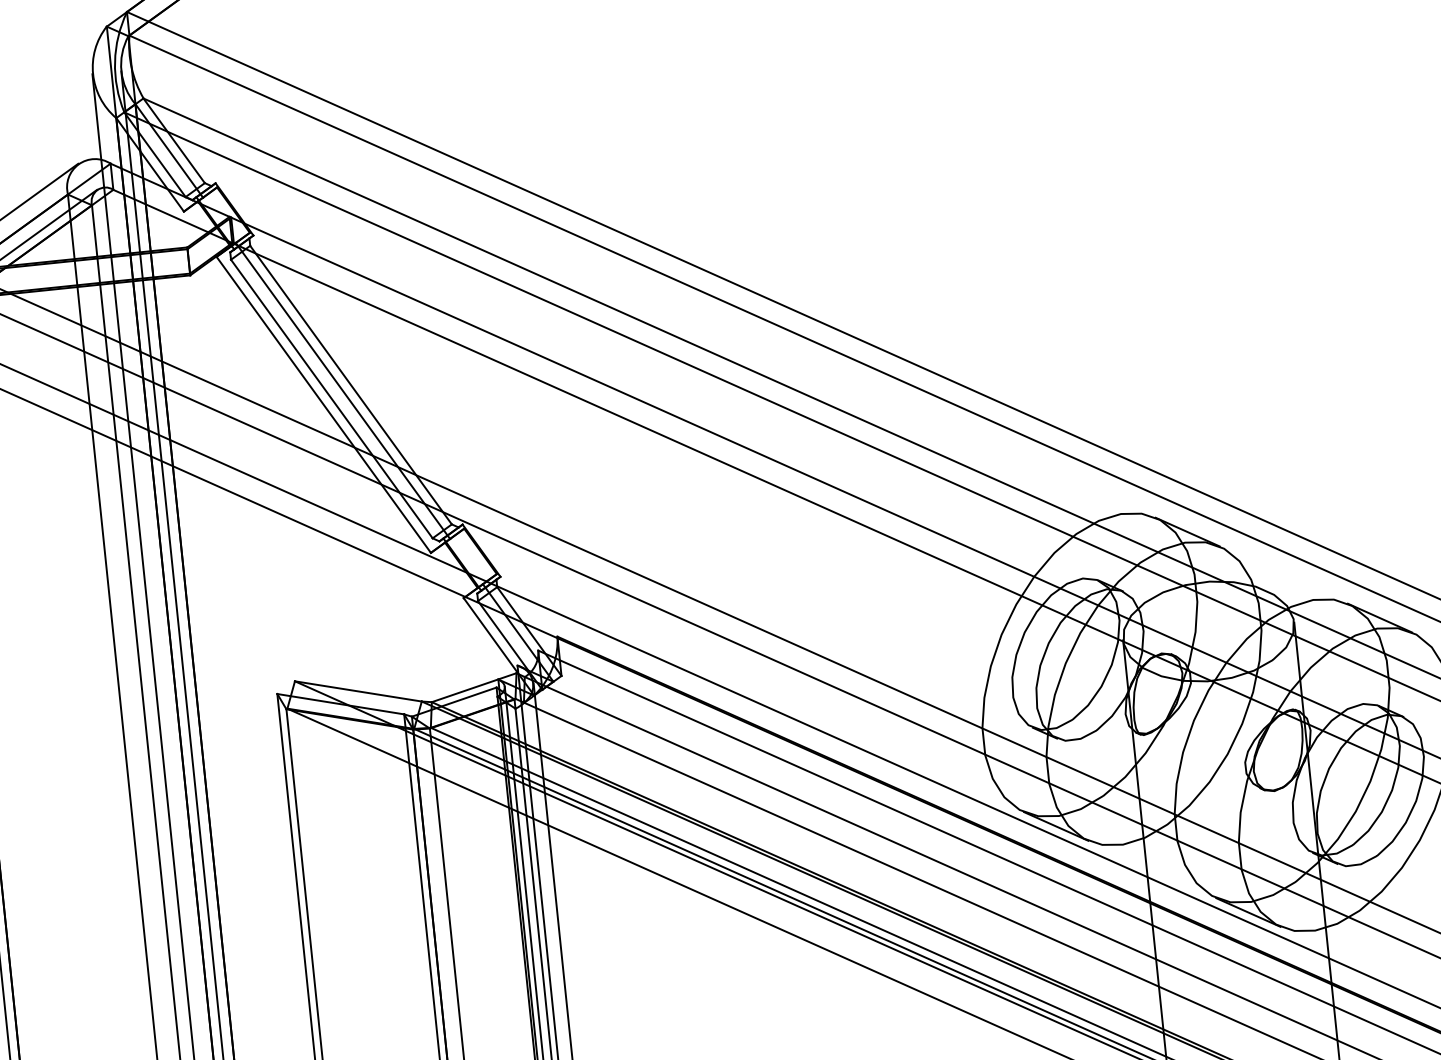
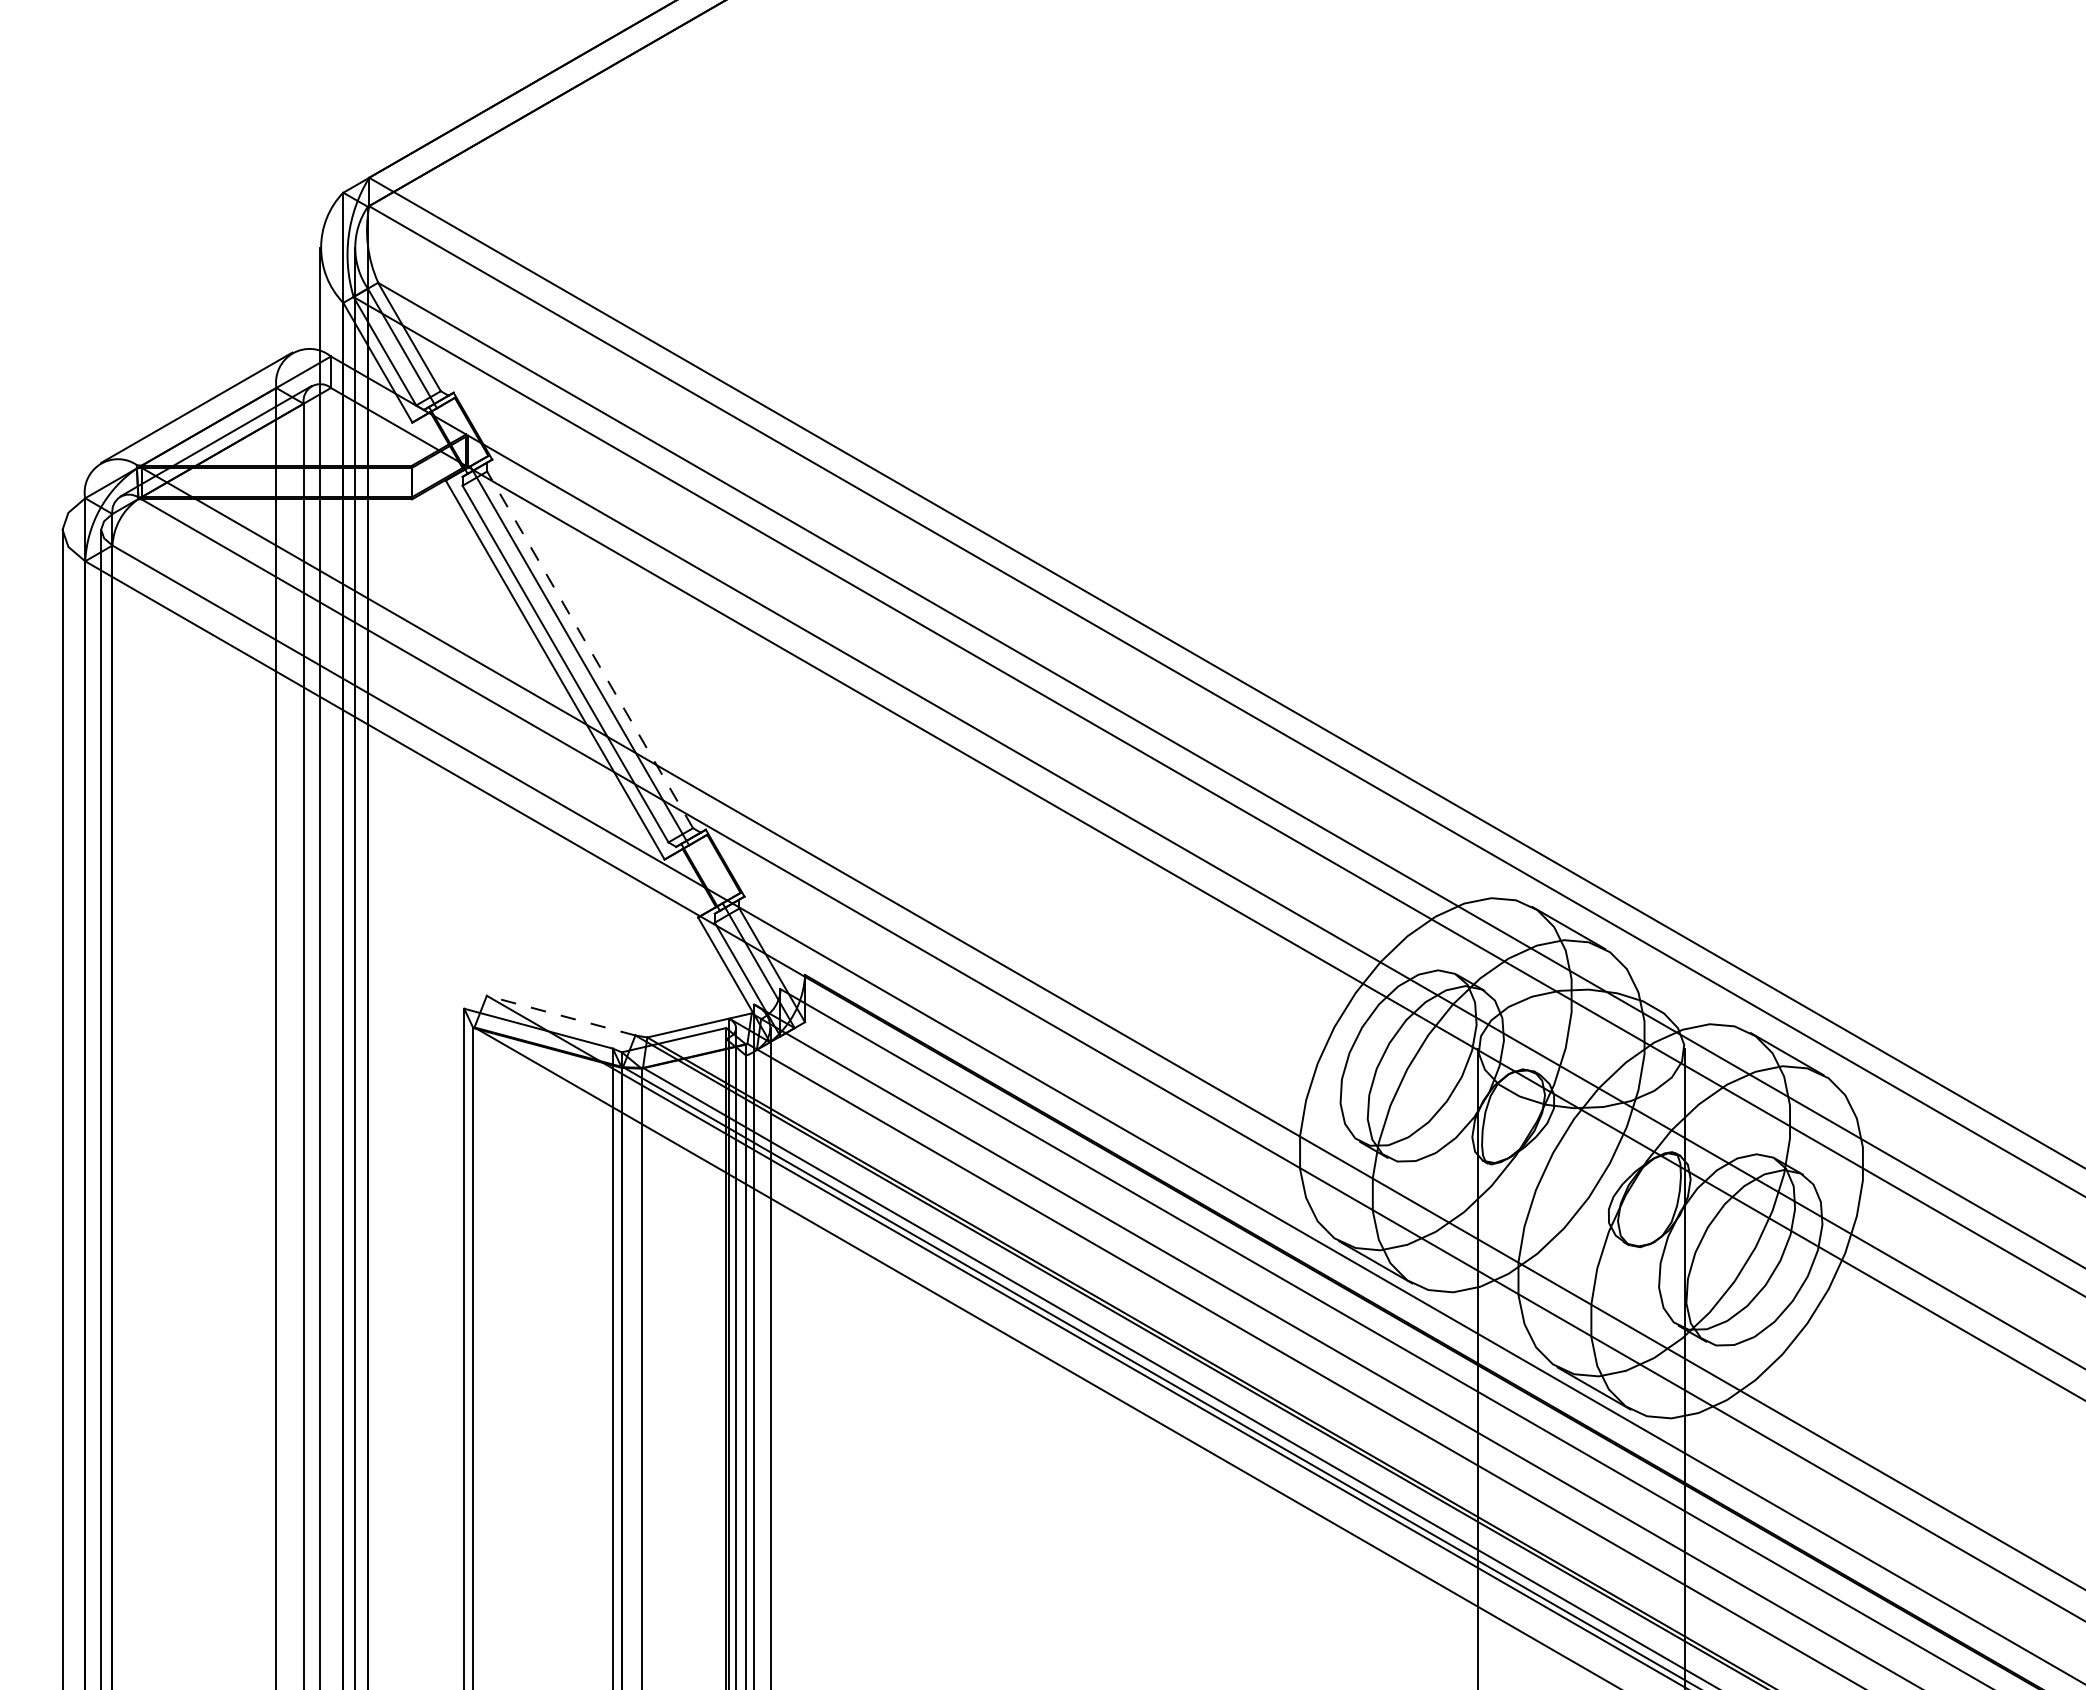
line: (351, 384) -> (590, 649), solid -> dashed
line: (358, 691) -> (561, 1015), solid -> dashed

